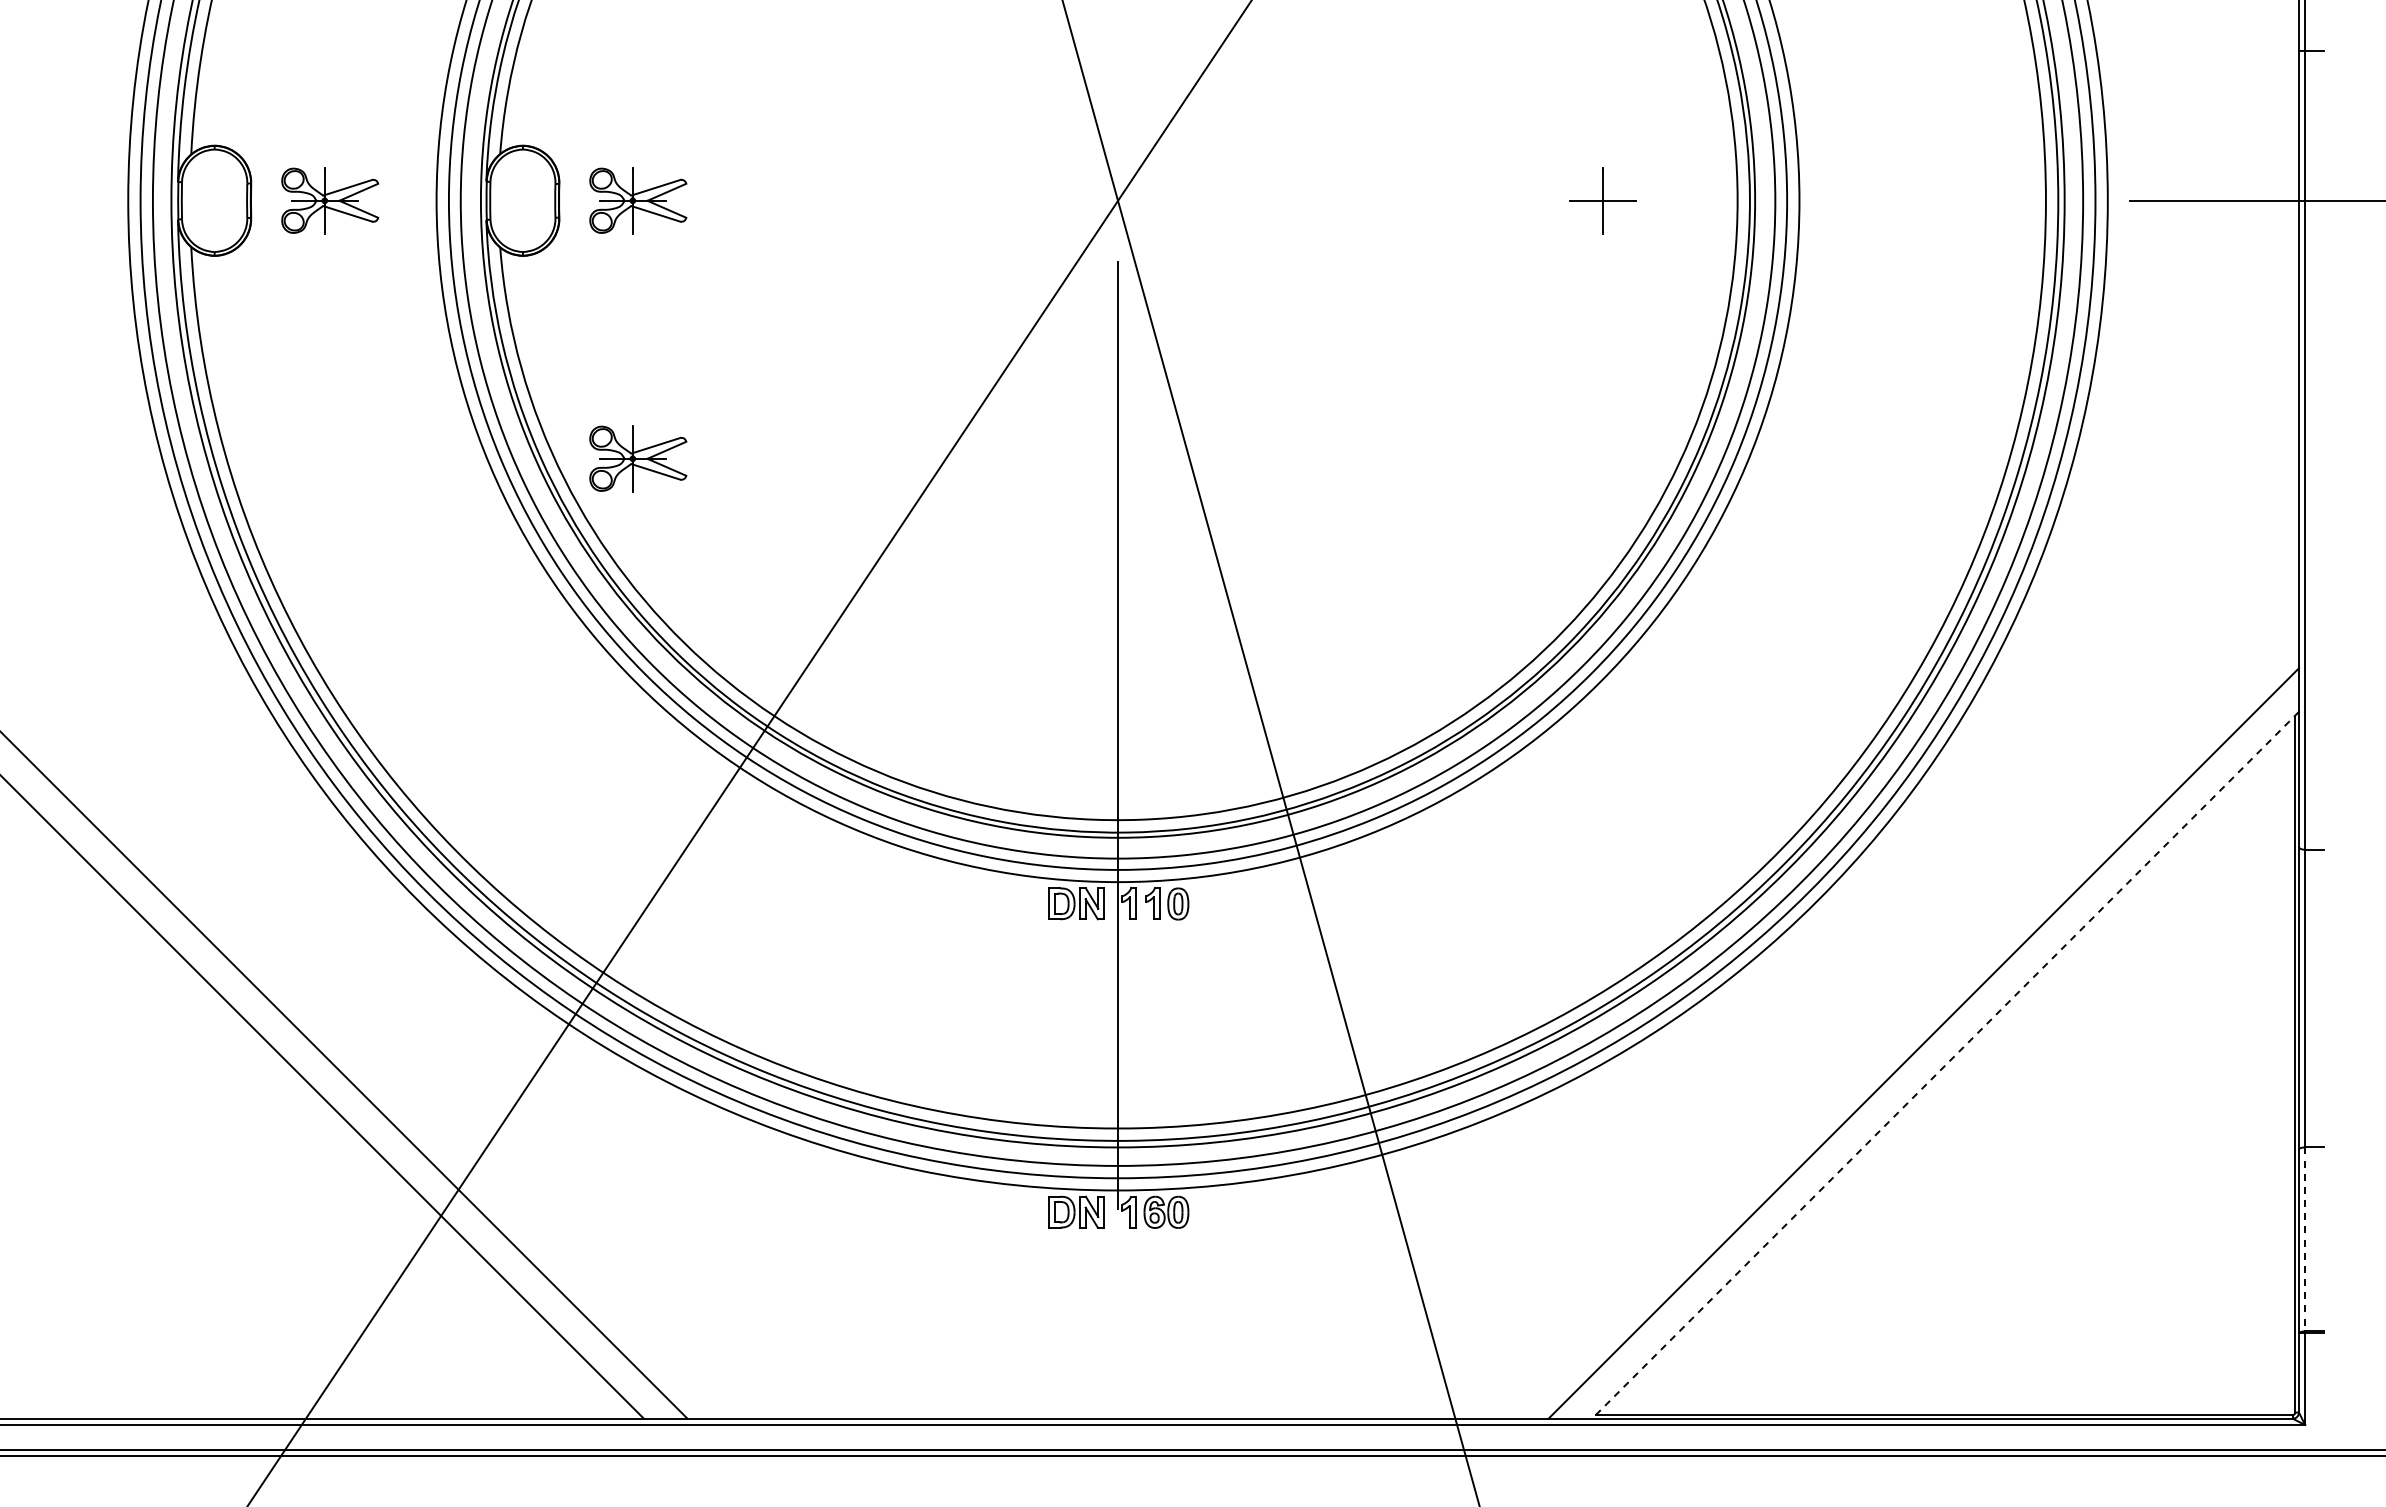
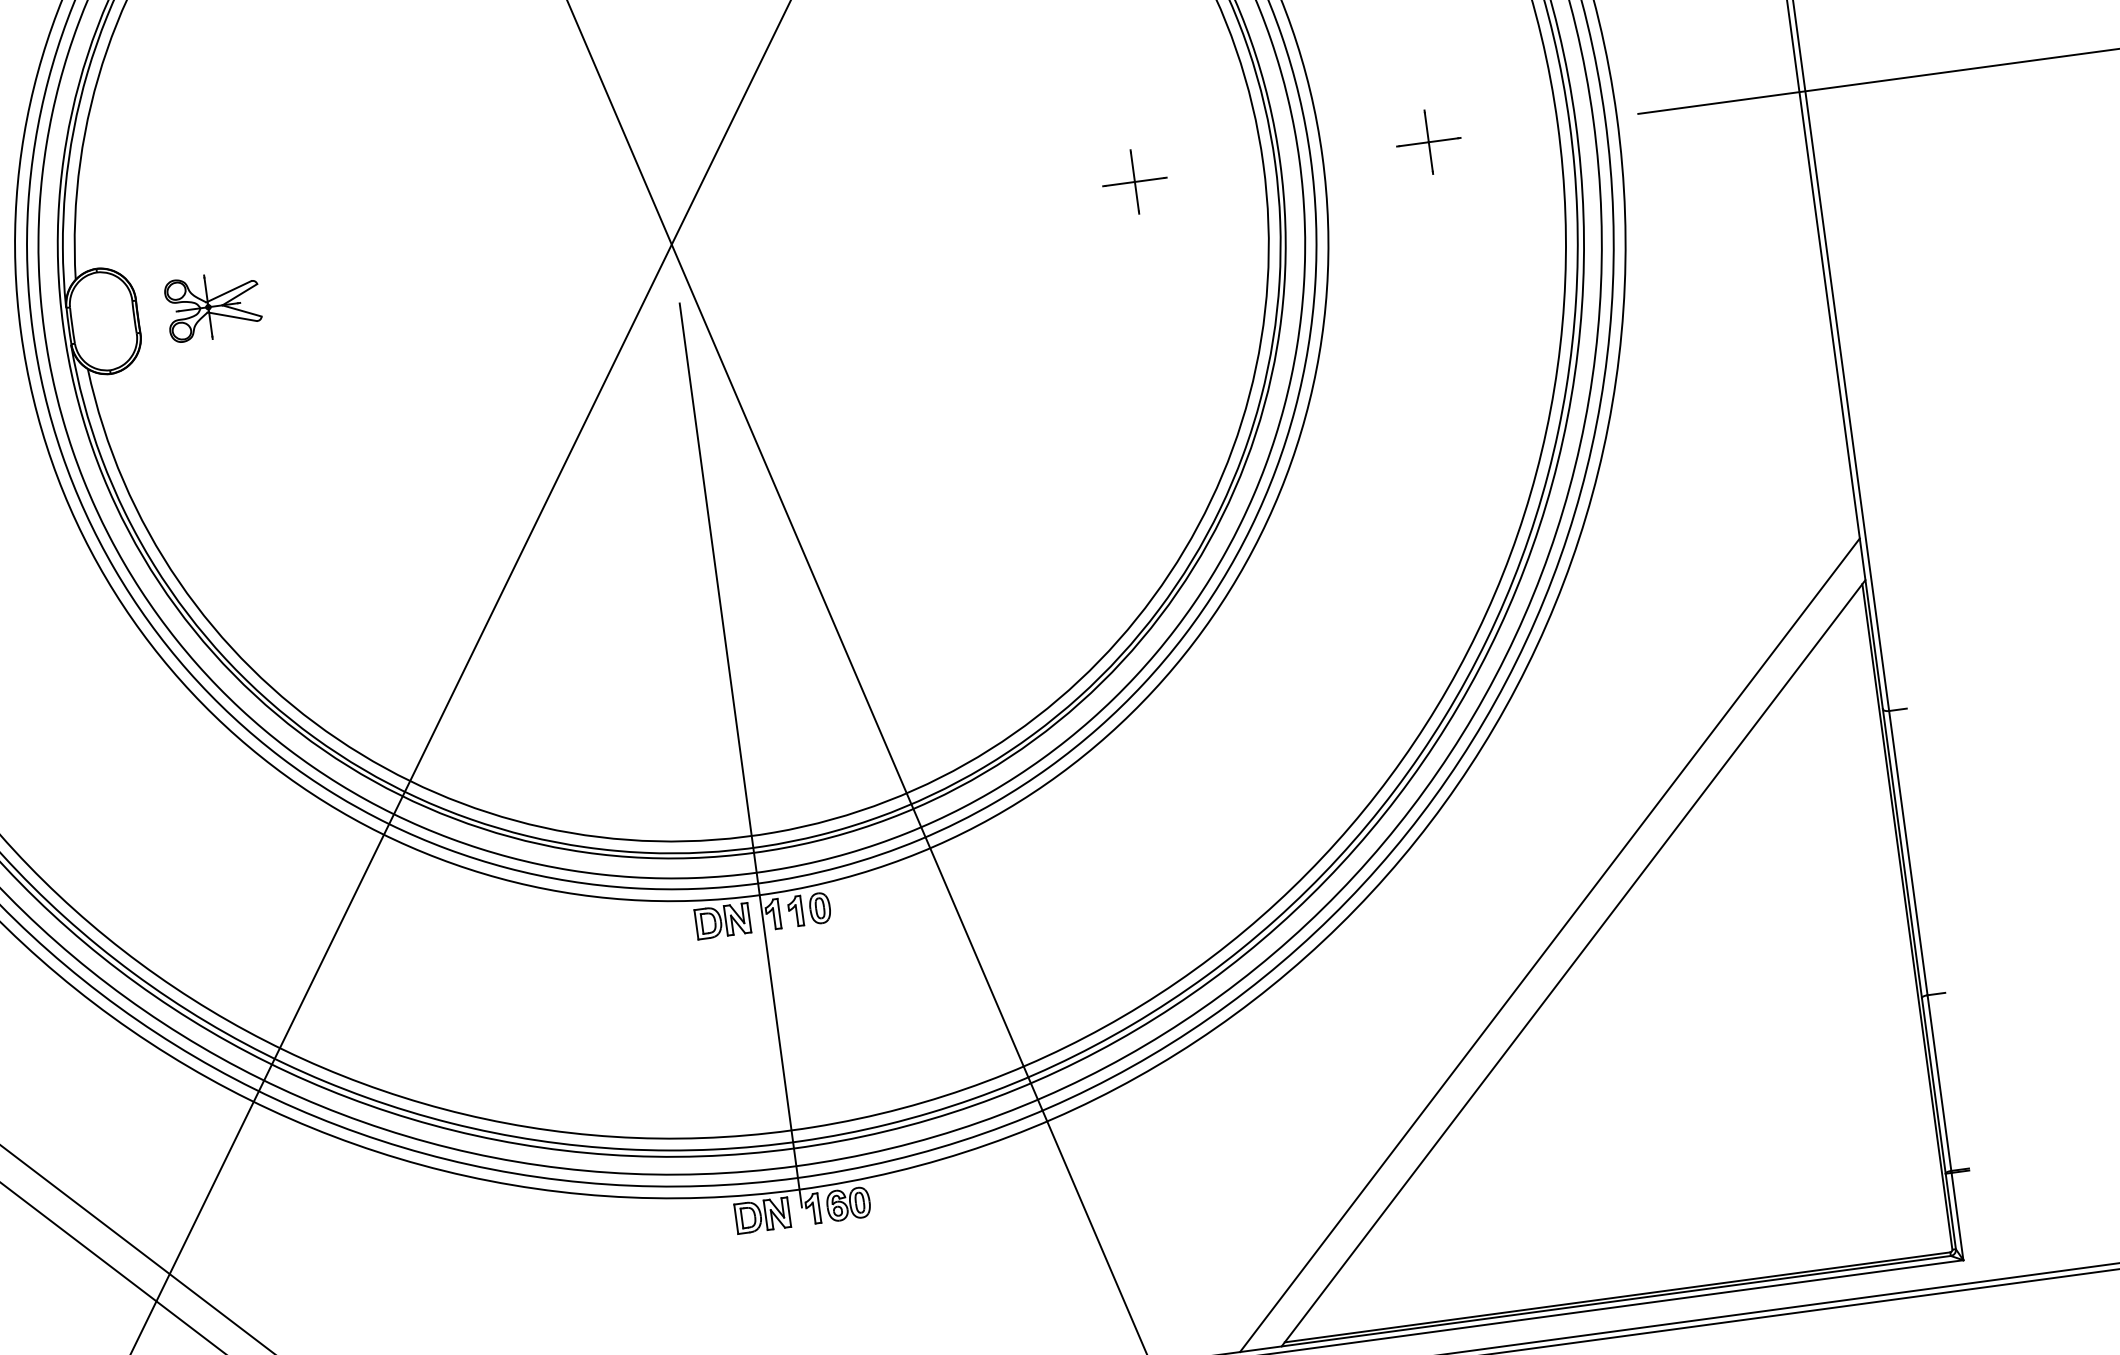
part: (1910, 200) -> (1428, 141), added
part: (638, 458) -> (247, 552), removed
line: (1945, 1065) -> (1573, 963), dashed -> solid
line: (2305, 1239) -> (1939, 1083), dashed -> solid

